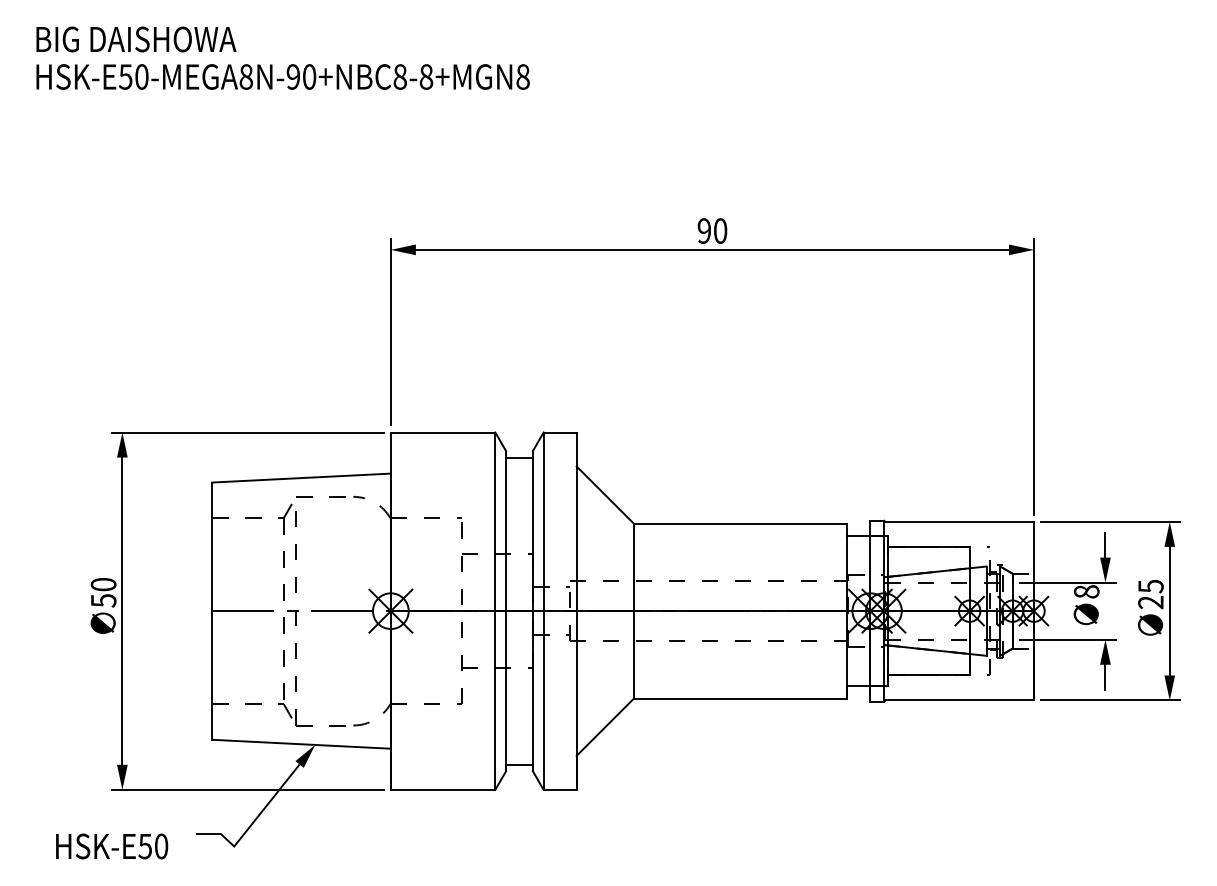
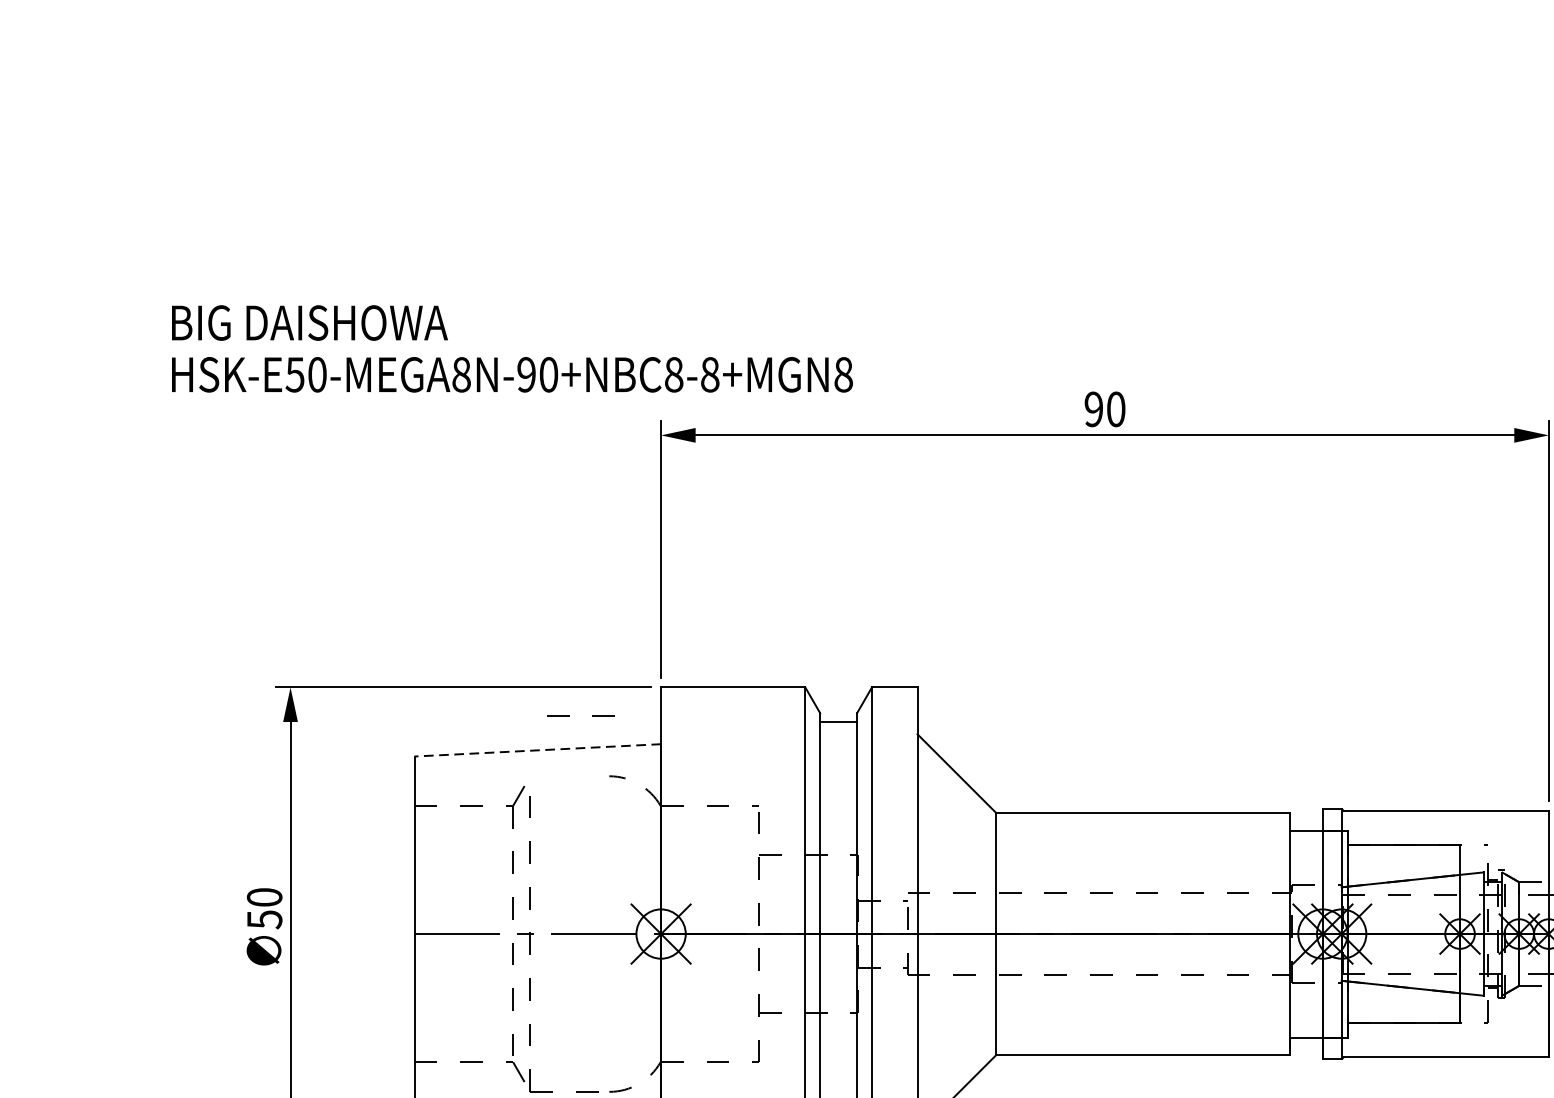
text: (282, 57) -> (511, 347), moved
line: (301, 478) -> (537, 750), solid -> dashed
line: (312, 496) -> (569, 715), moved

